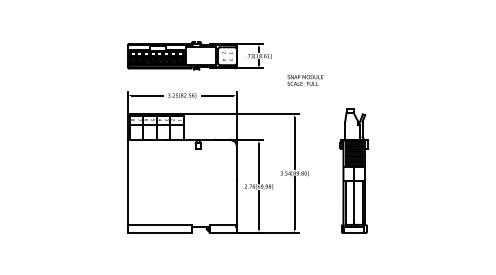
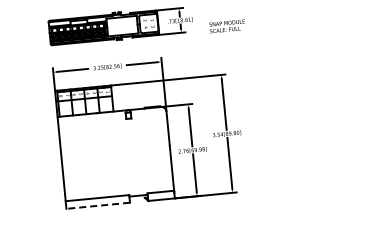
text: (305, 80) -> (227, 26), moved
part: (353, 170) -> (285, 125), removed
line: (159, 232) -> (98, 205), solid -> dashed

